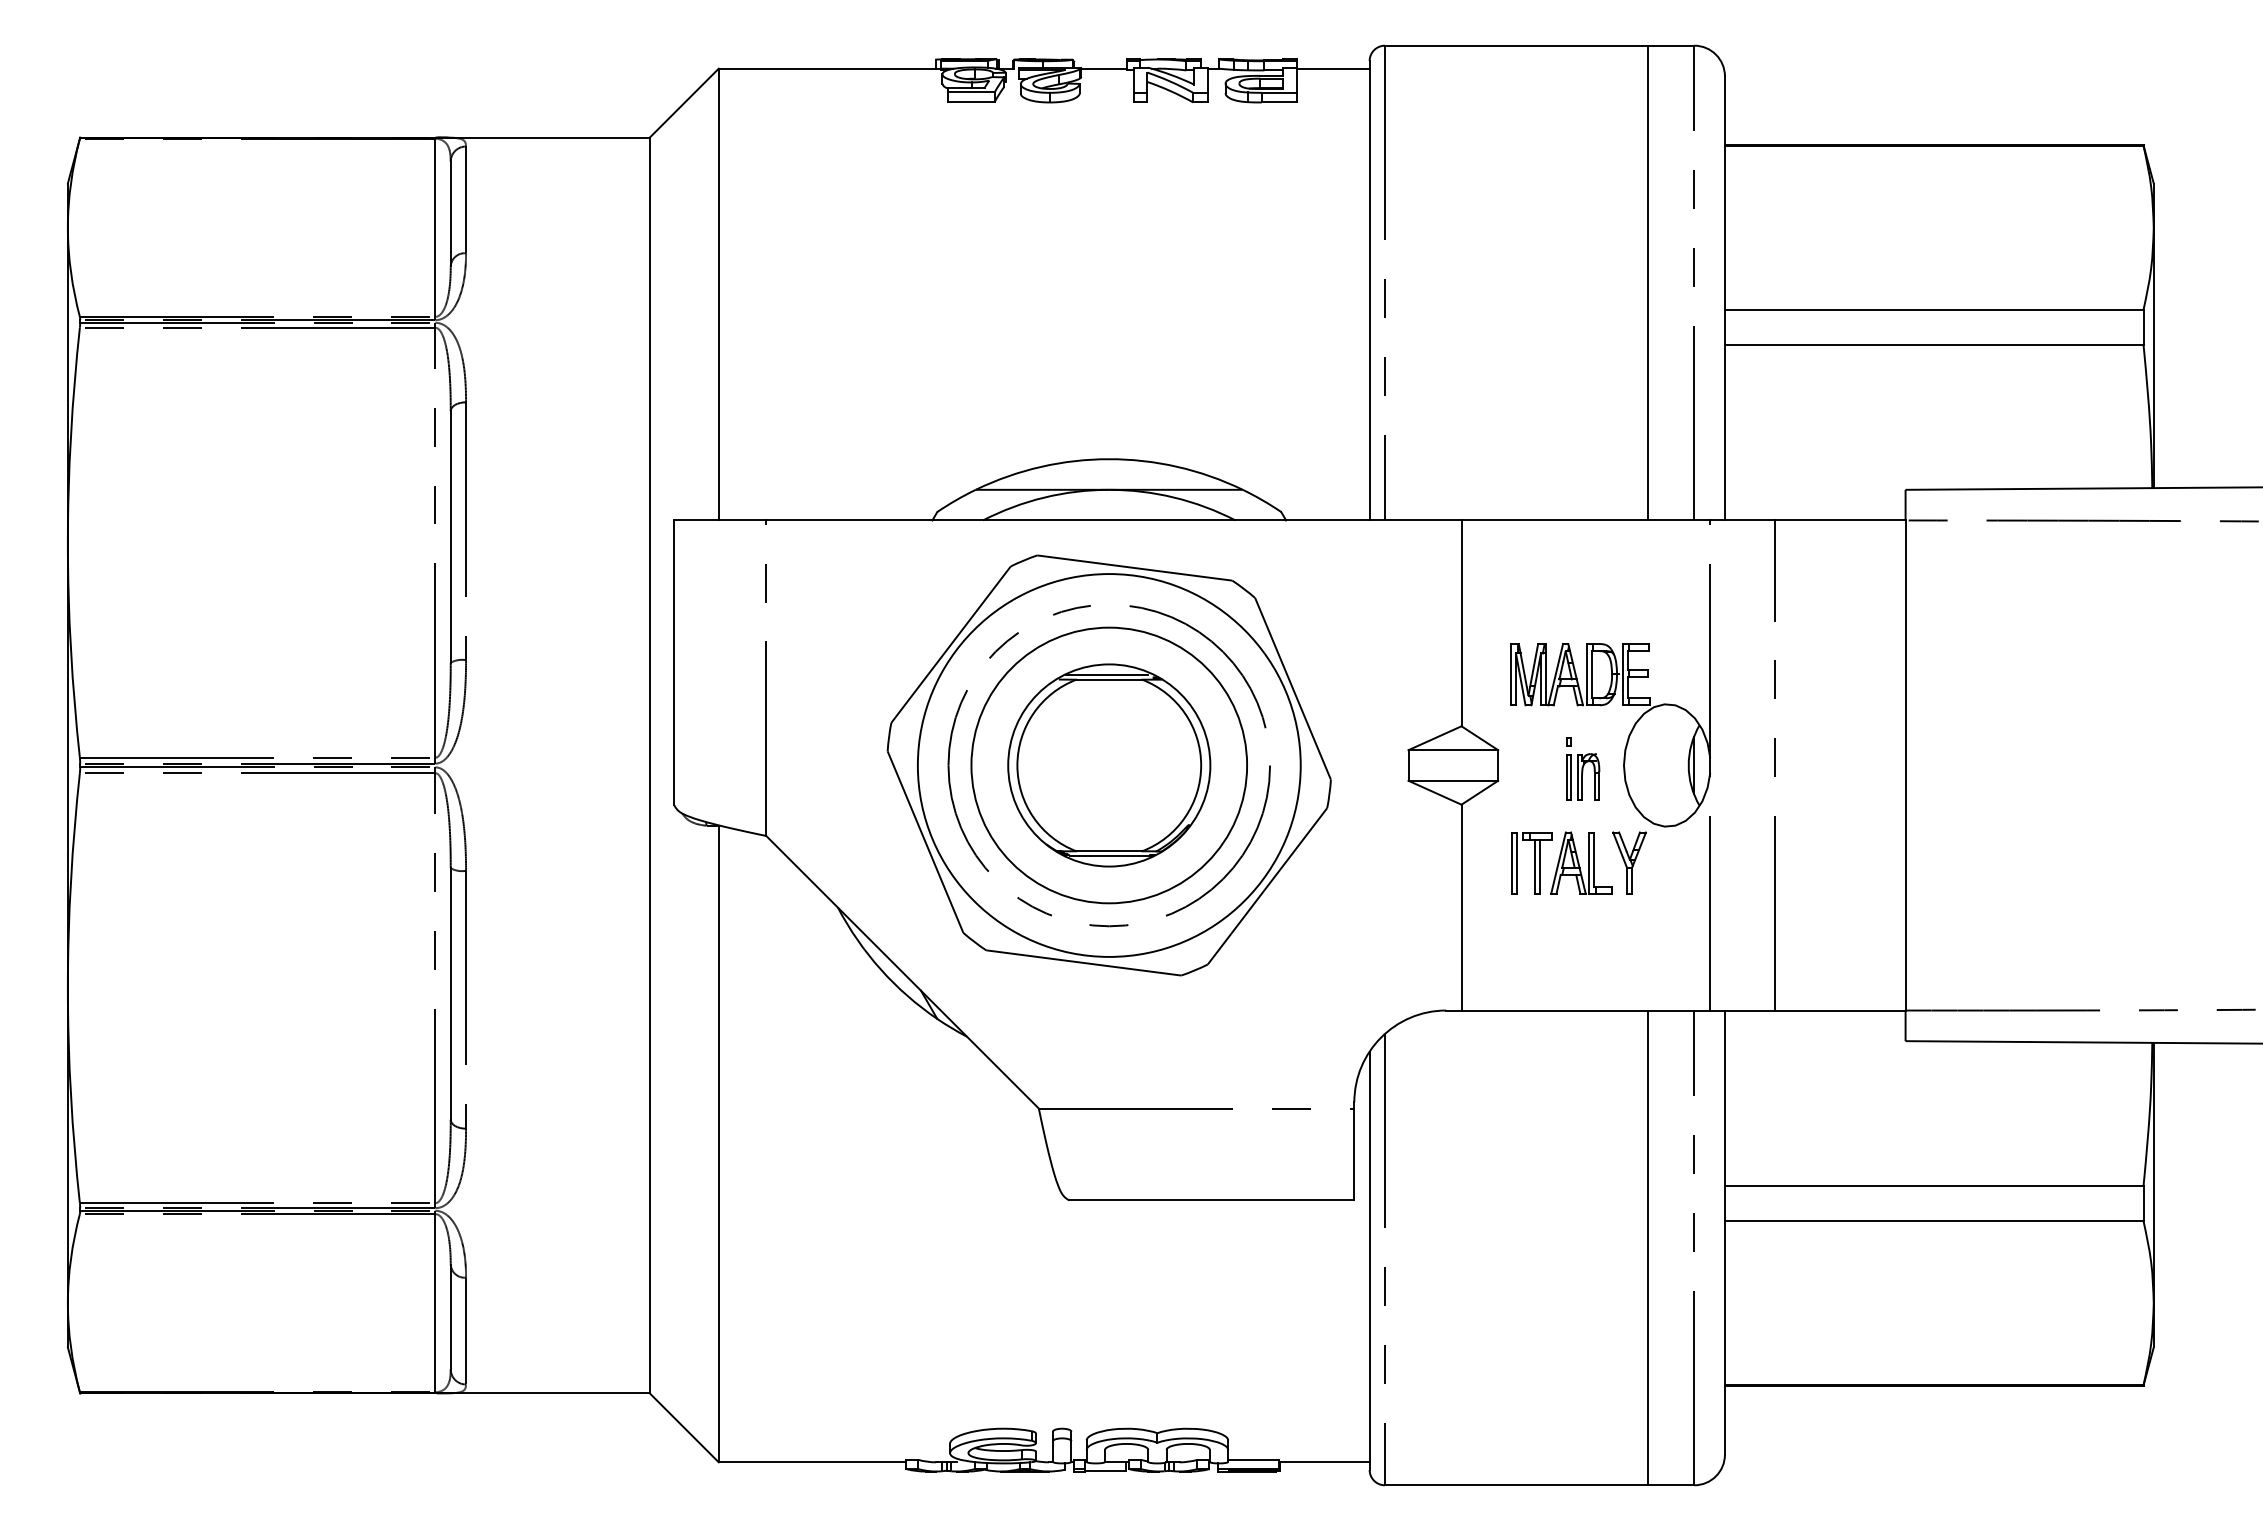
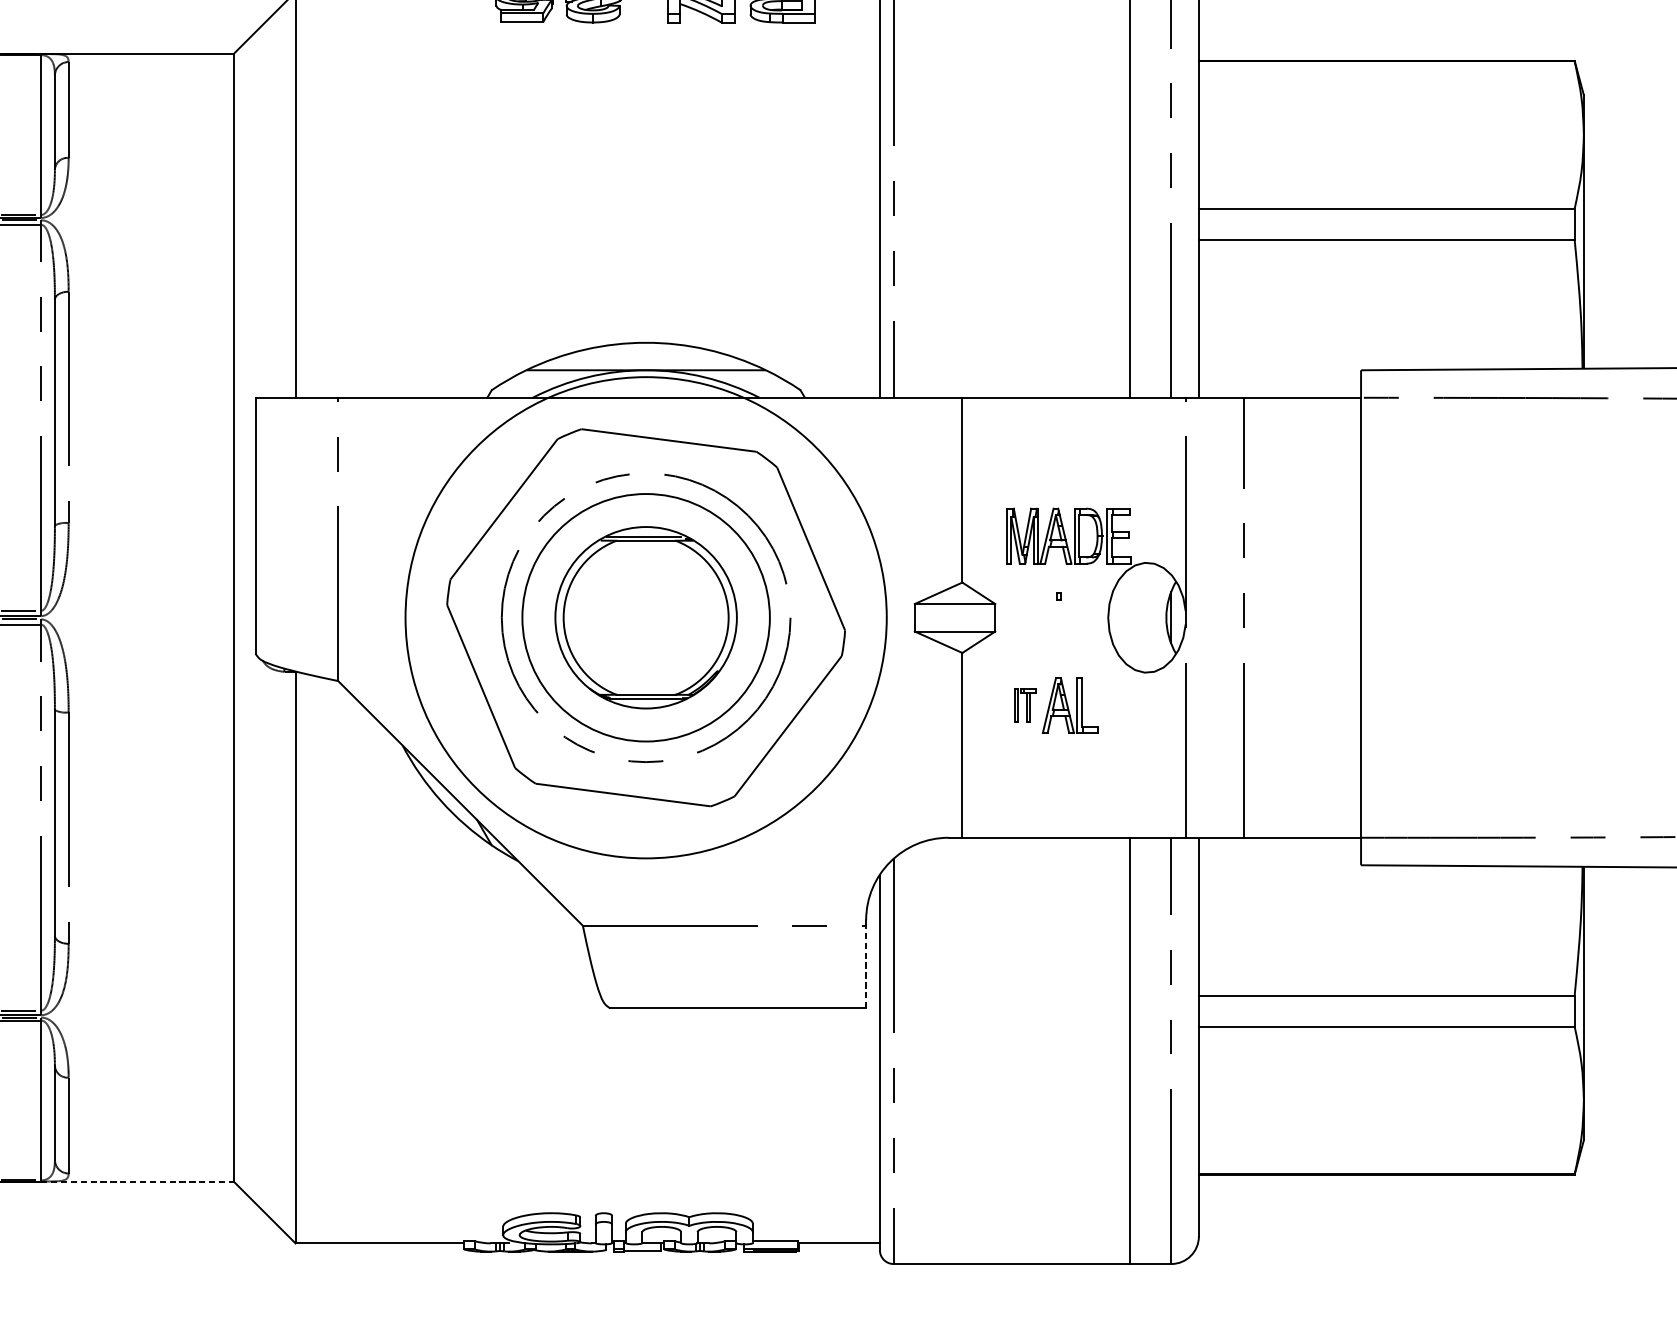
circle: (1108, 765) -> (645, 617), size x1.4
part: (1583, 776) -> (1071, 627), removed
part: (1629, 862) -> (1113, 704), removed
part: (1531, 863) -> (1025, 705), size x0.6
line: (1354, 1154) -> (866, 967), solid -> dashed
line: (543, 1393) -> (138, 1181), solid -> dashed

